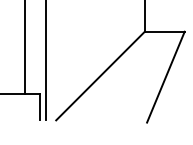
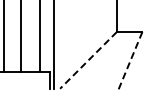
line: (100, 76) -> (88, 60), solid -> dashed
line: (166, 77) -> (130, 61), solid -> dashed

